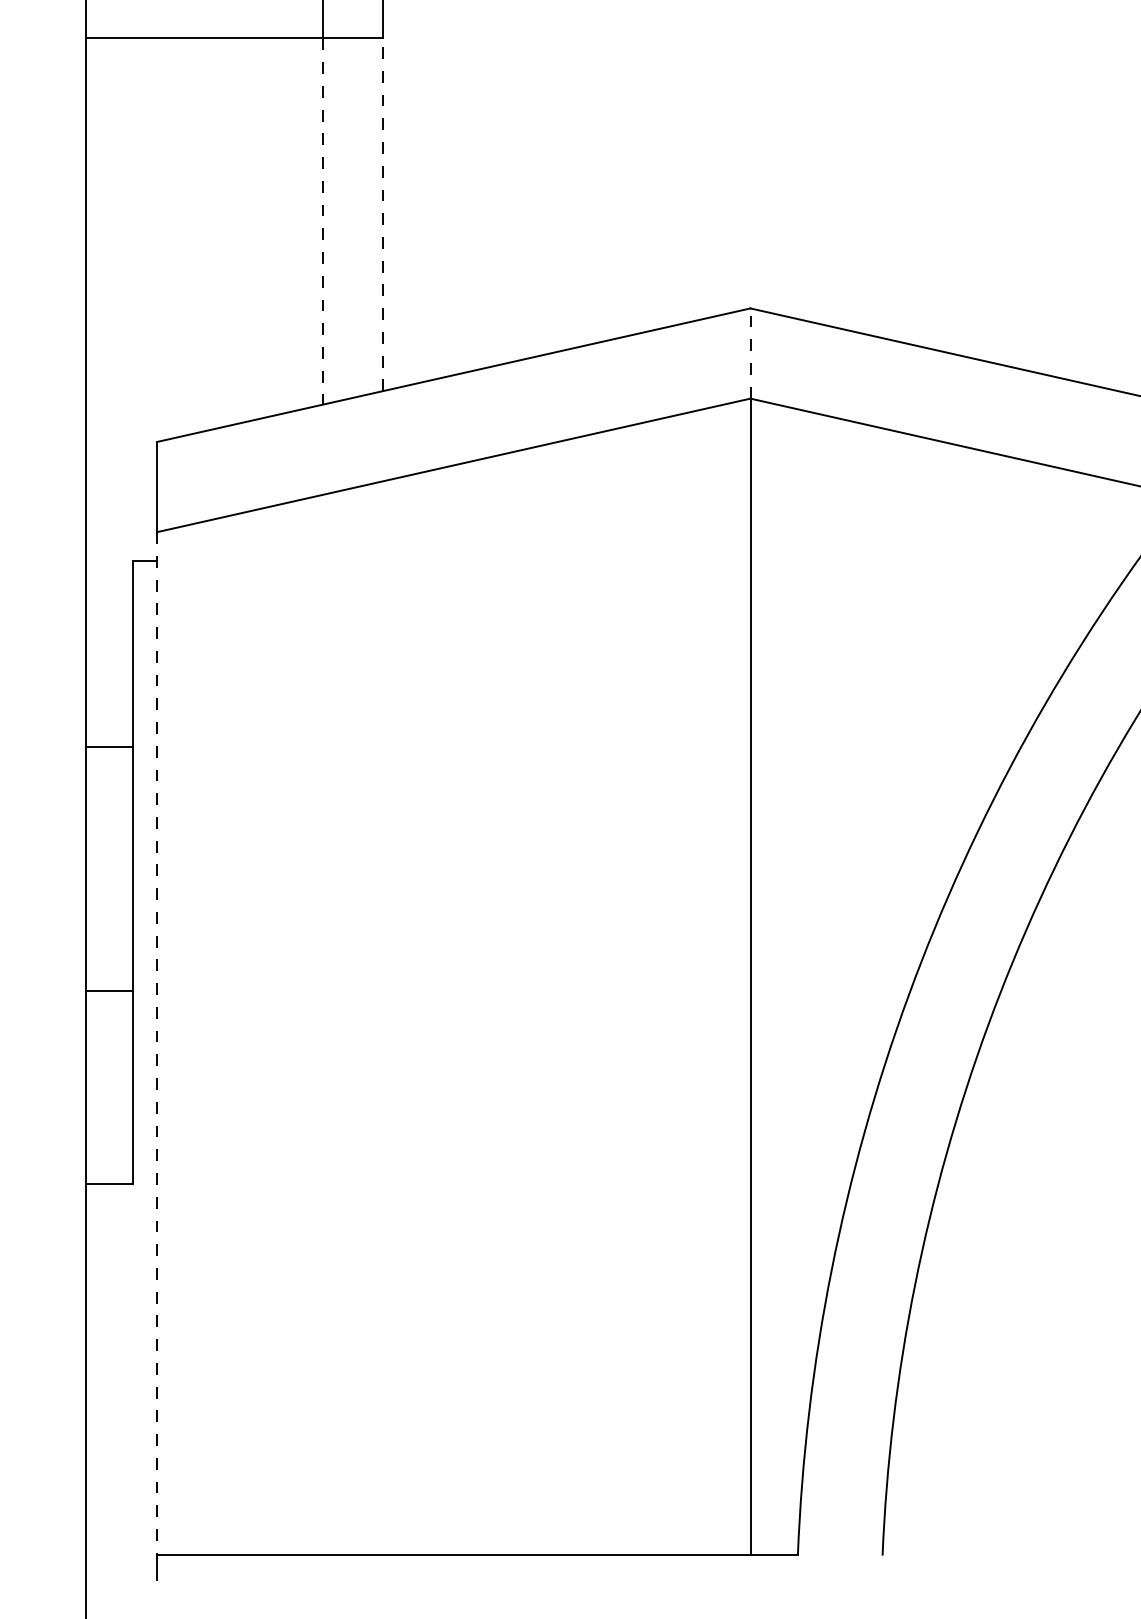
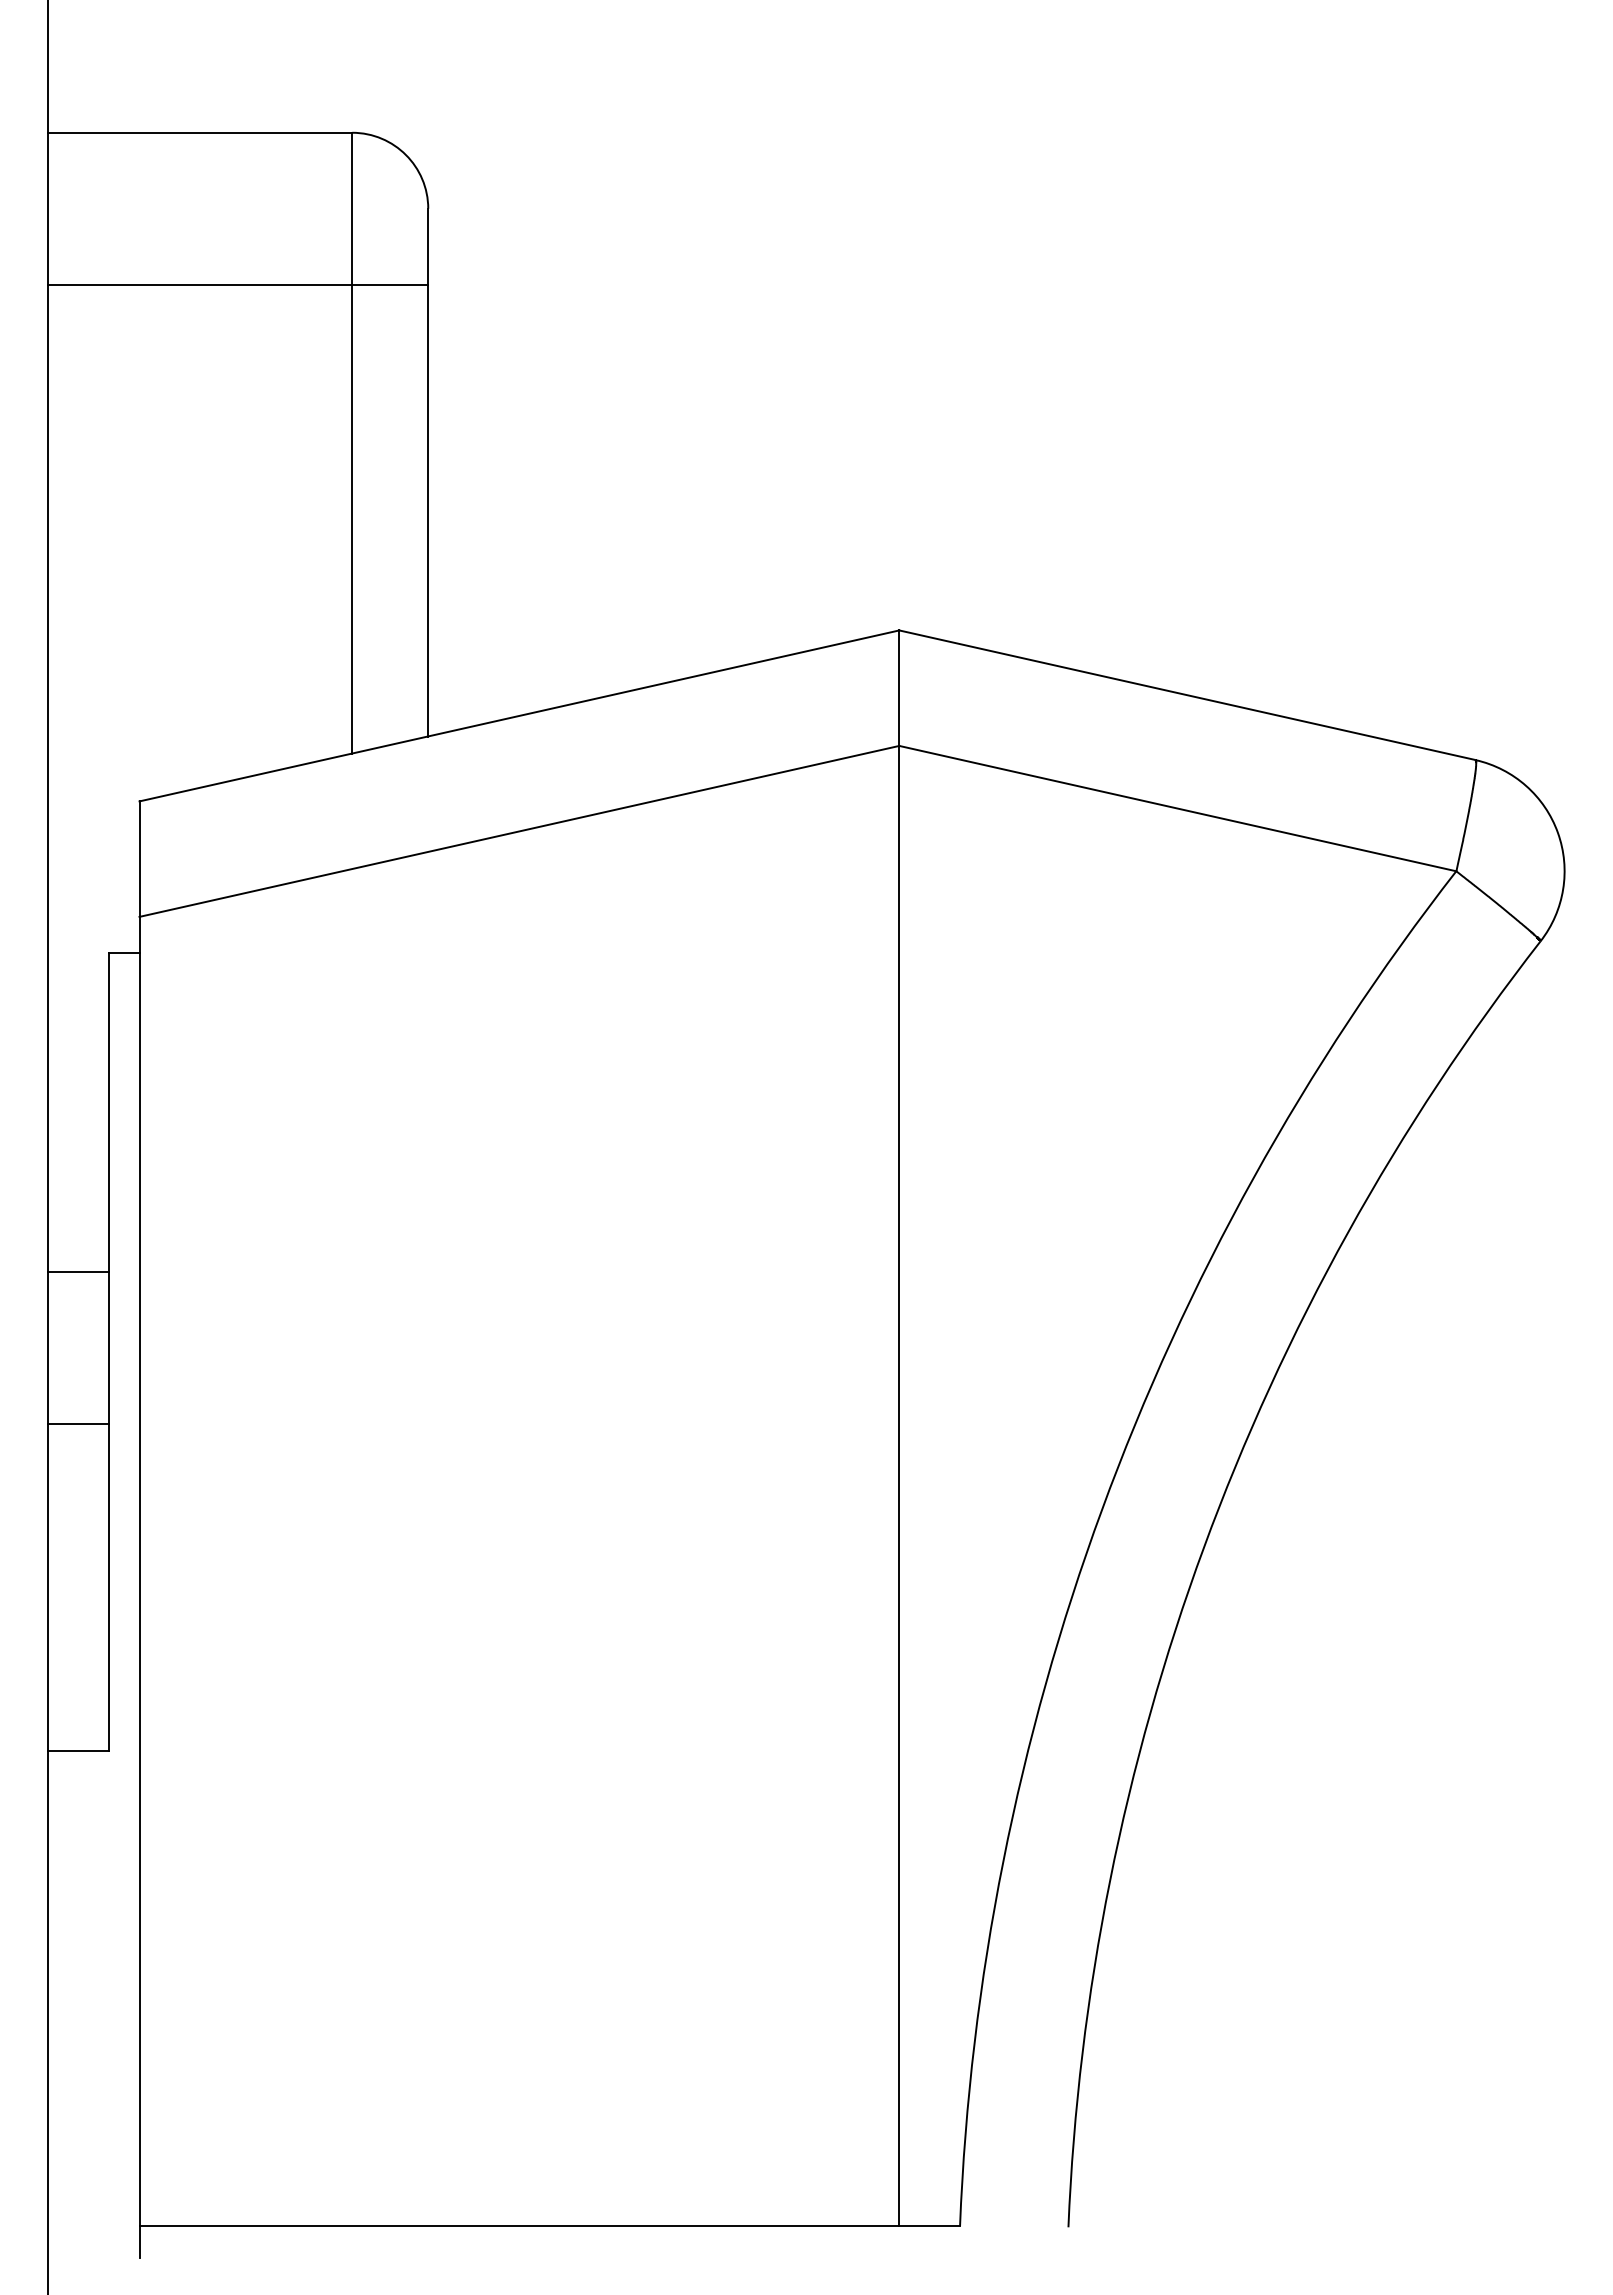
line: (382, 214) -> (428, 510), dashed -> solid
line: (323, 221) -> (352, 519), dashed -> solid
line: (750, 353) -> (899, 688), dashed -> solid
line: (109, 746) -> (78, 1272), moved
line: (109, 991) -> (78, 1424), moved
line: (157, 1043) -> (139, 1571), dashed -> solid

